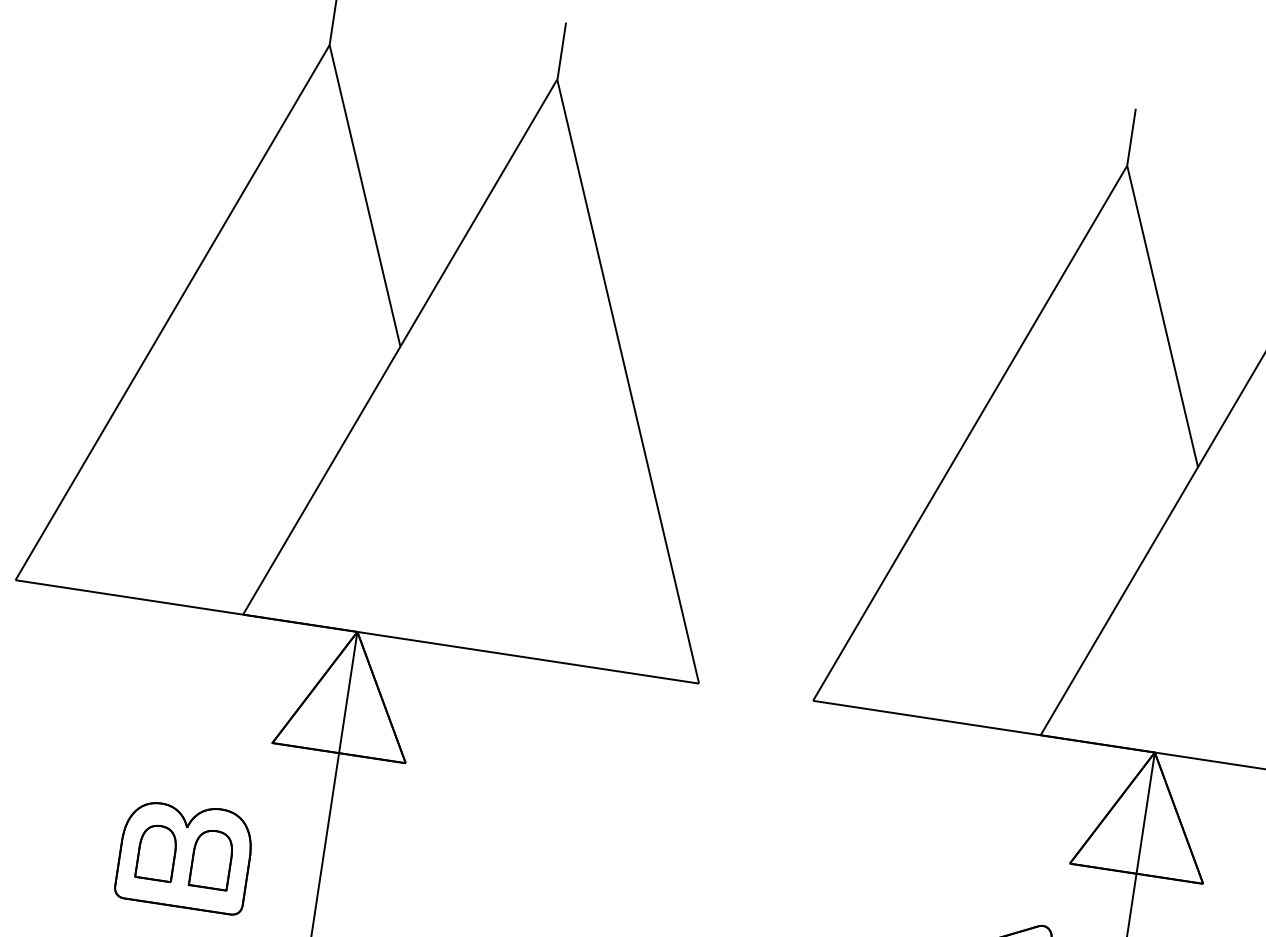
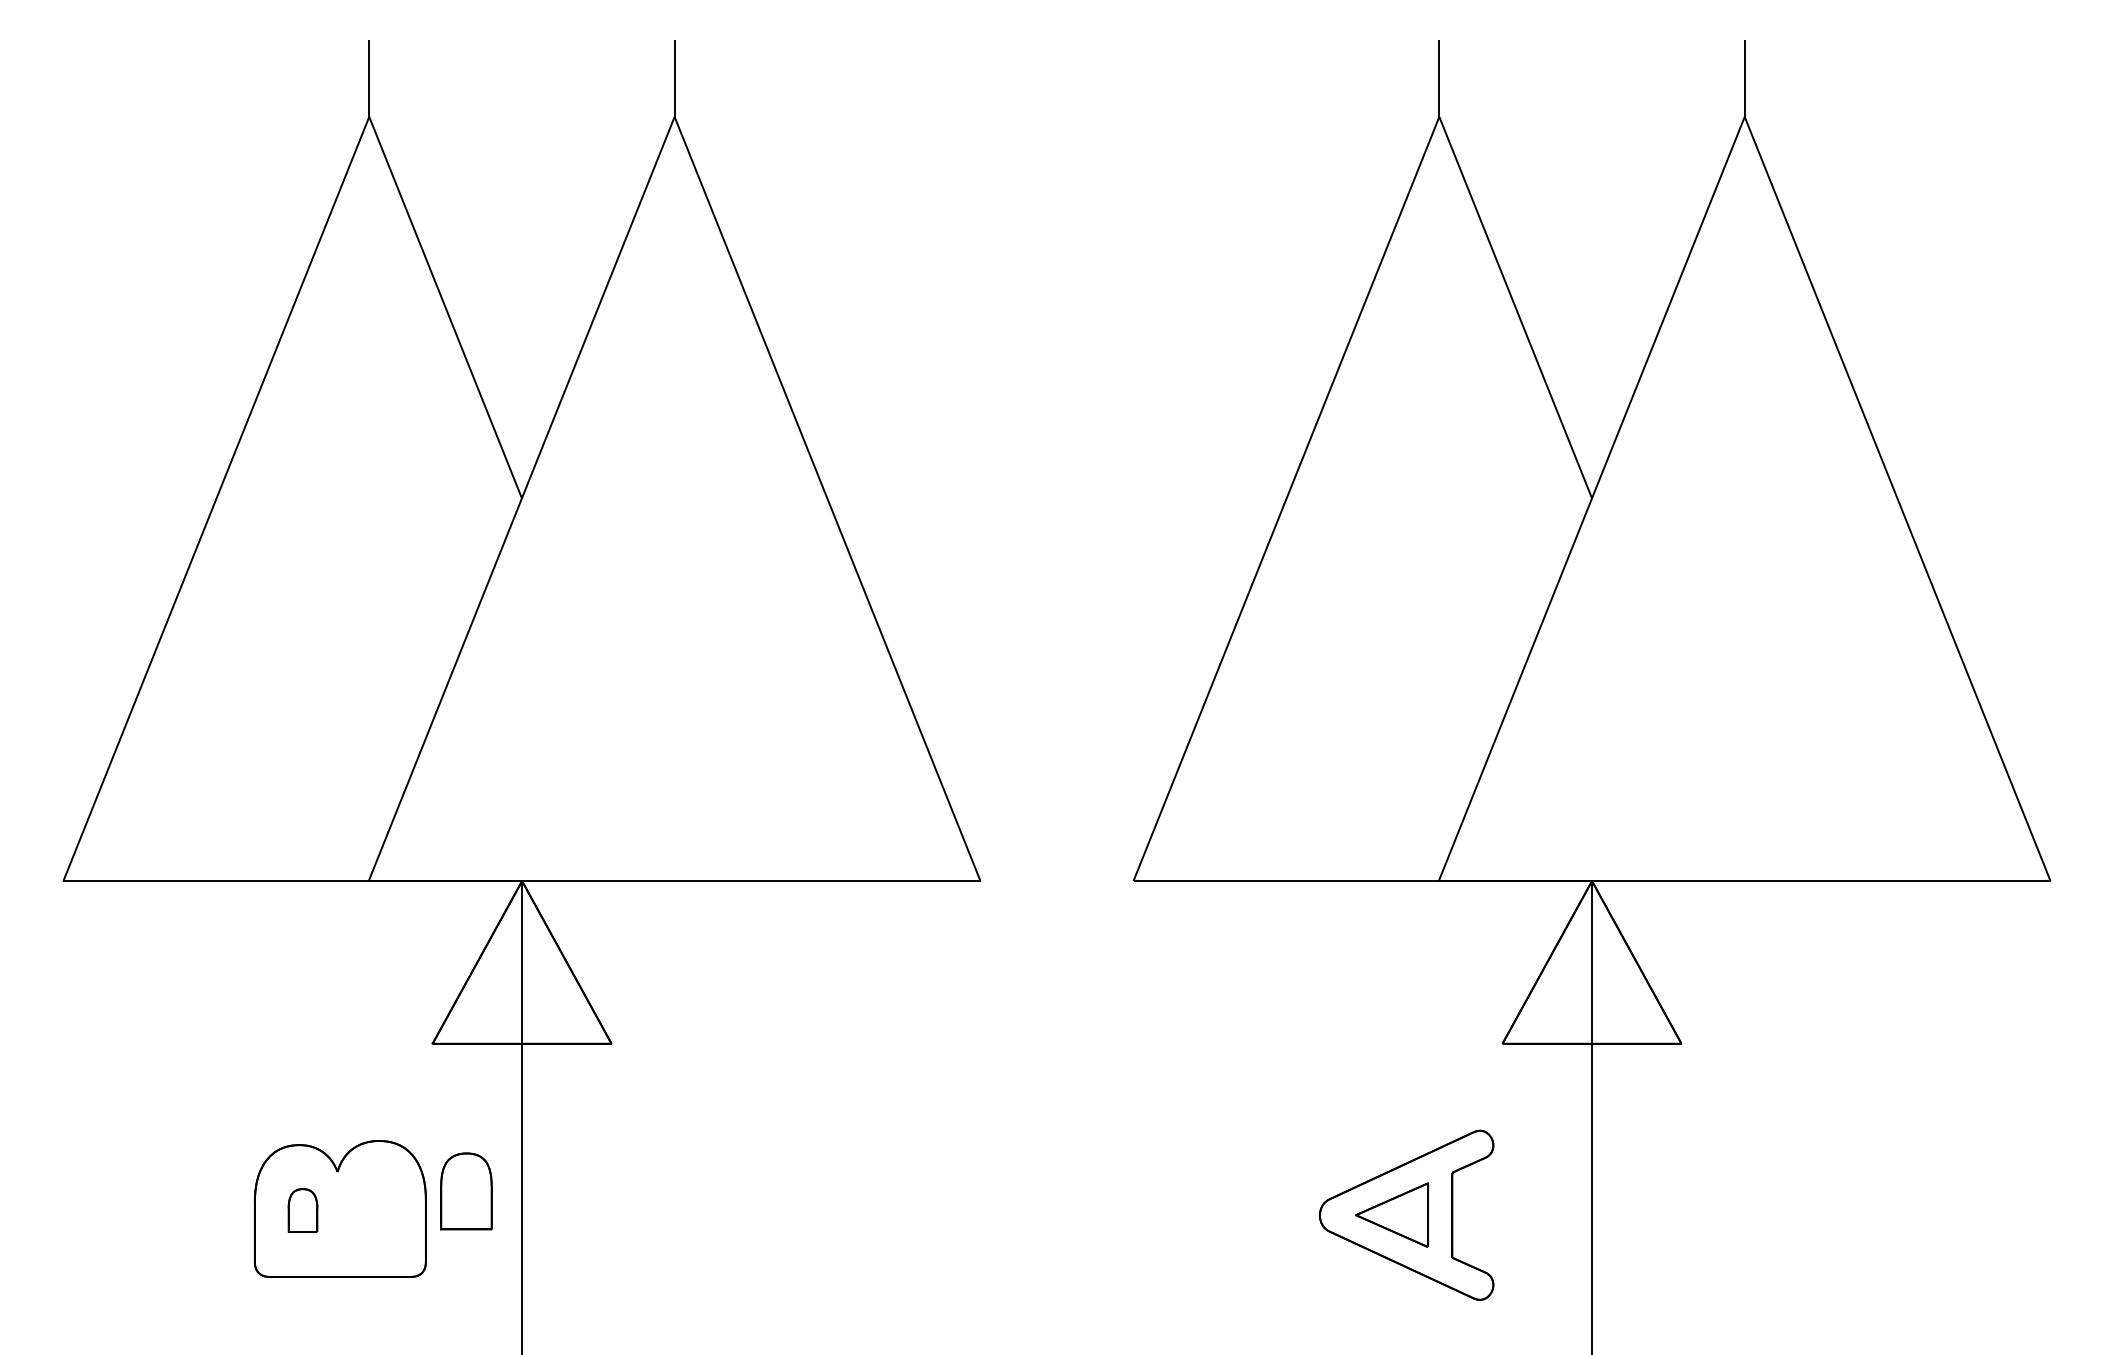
part: (156, 852) -> (302, 1210), size x0.6
part: (211, 859) -> (466, 1191), moved

